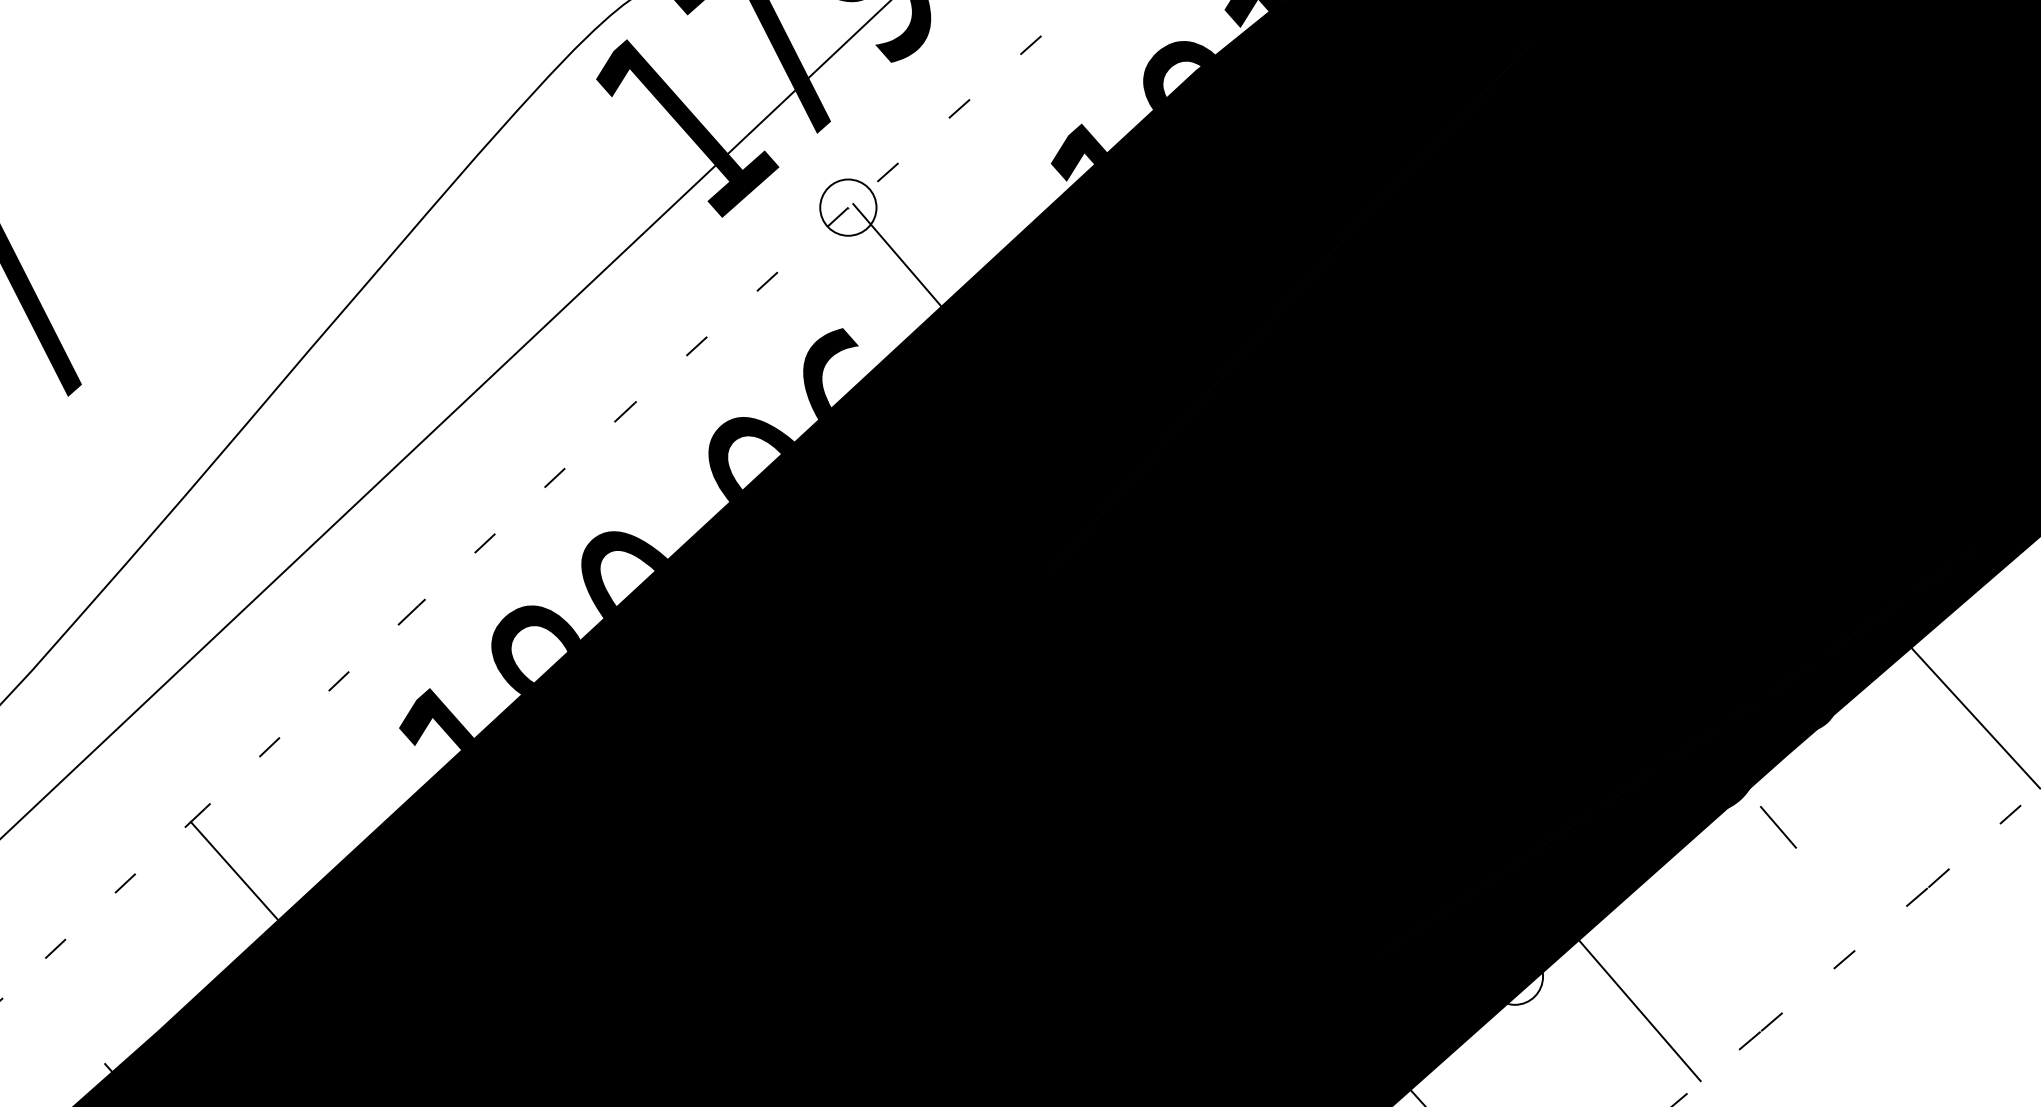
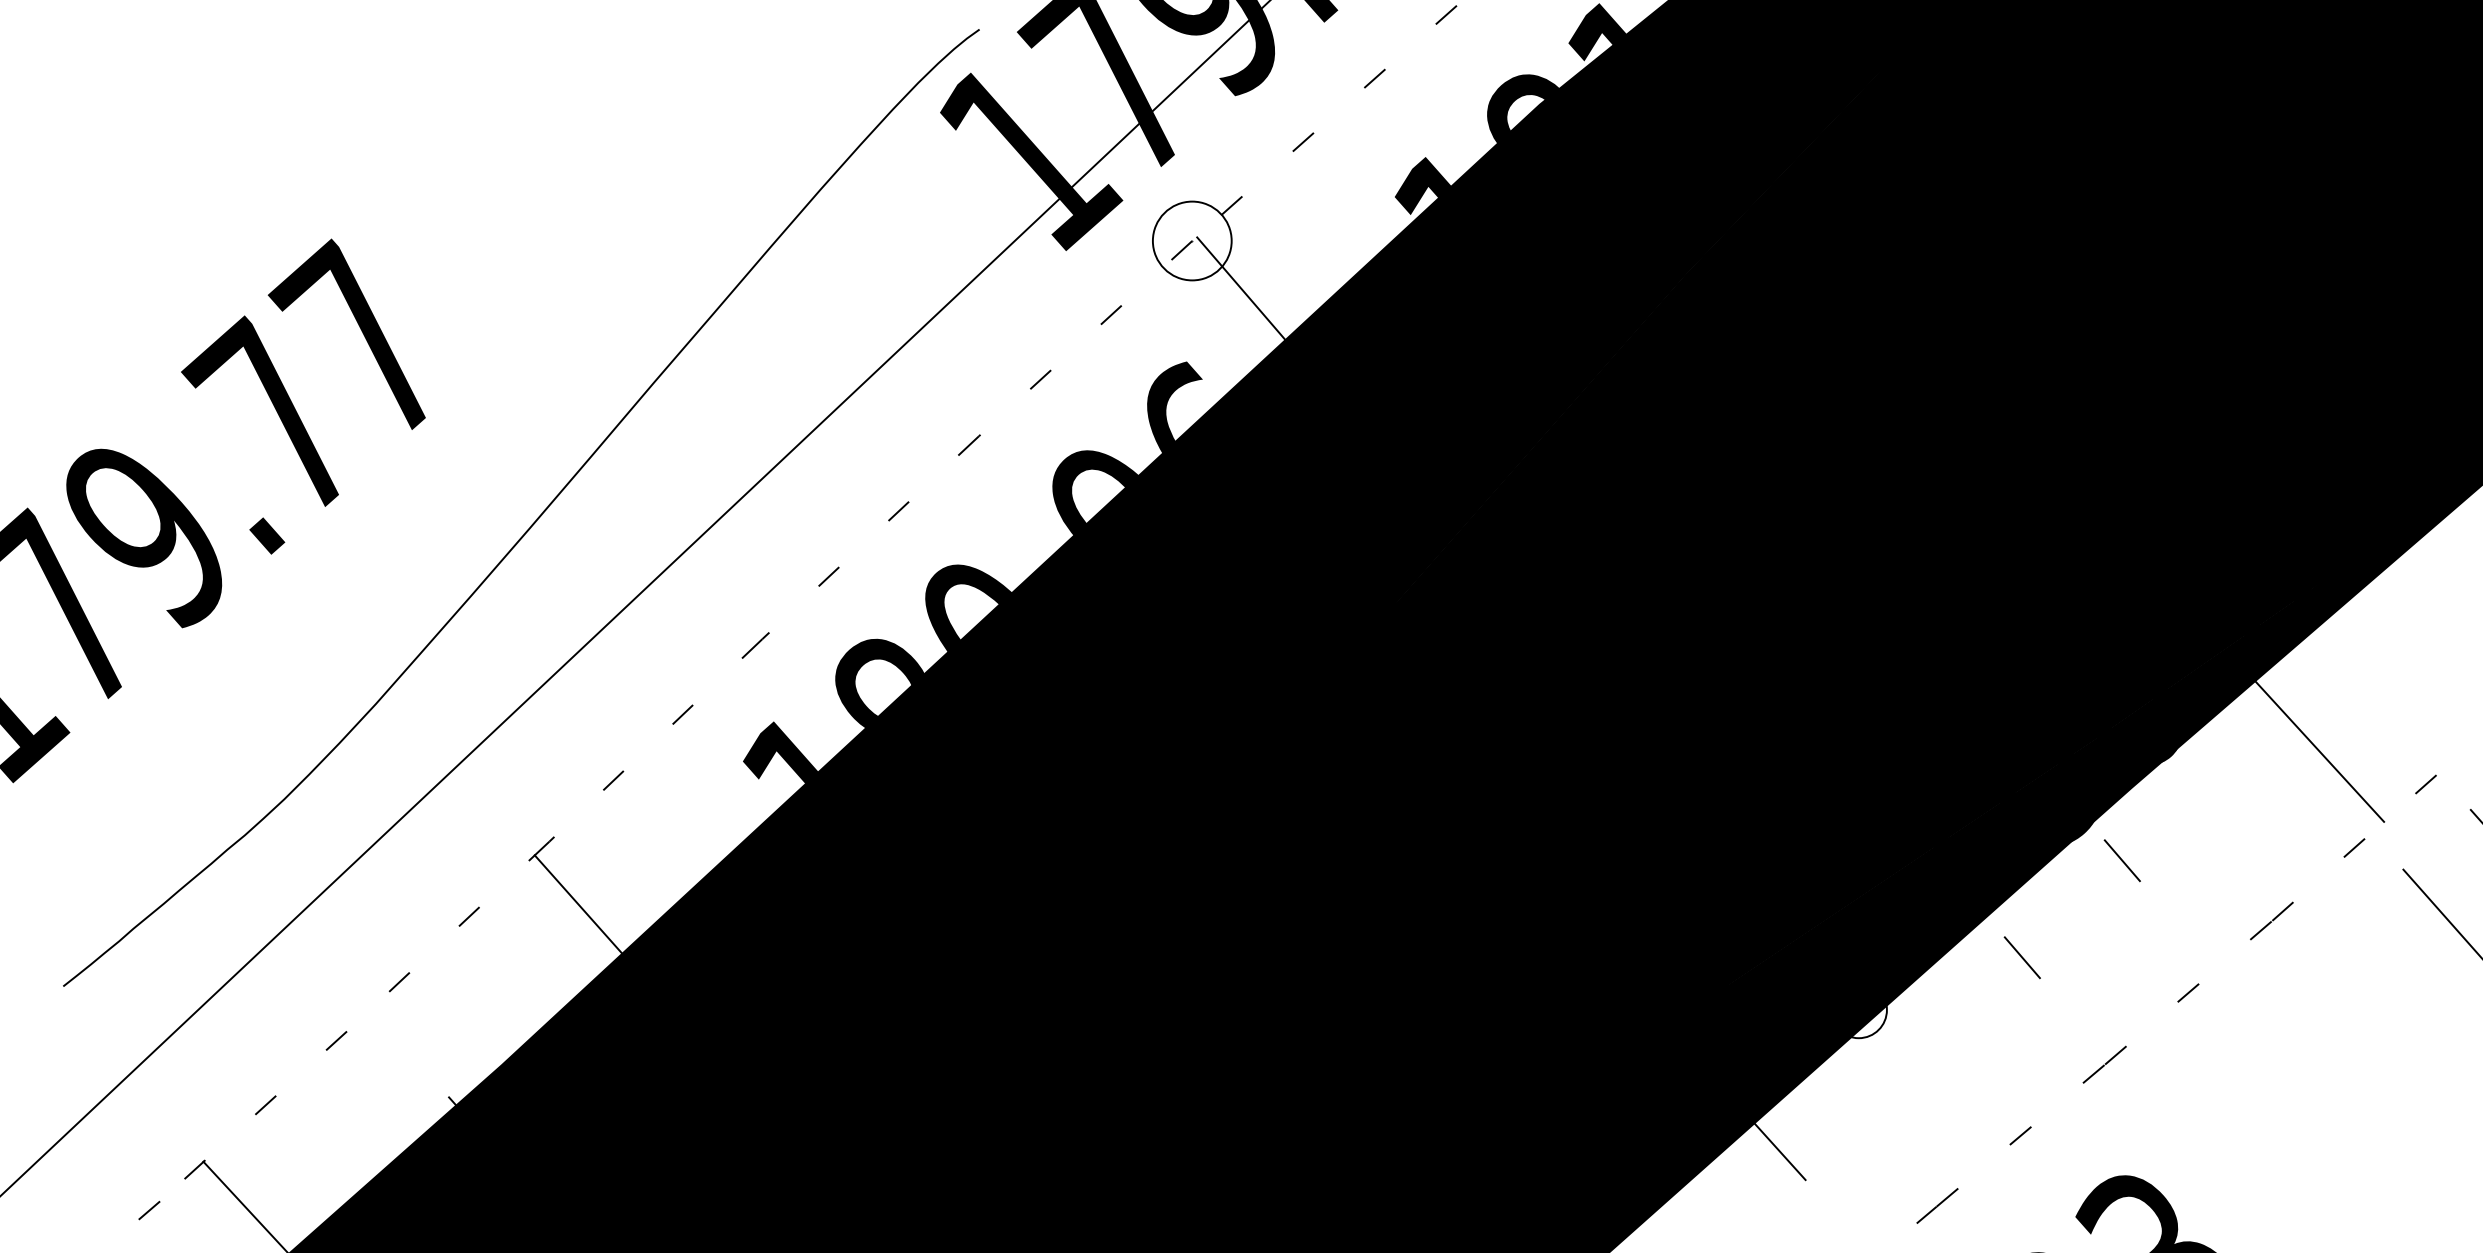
circle: (848, 207) -> (1192, 240), size x1.4
line: (1677, 924) -> (2021, 957), added
line: (1637, 1008) -> (1981, 1041), removed

